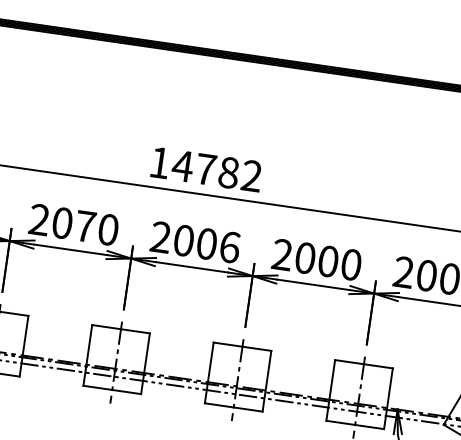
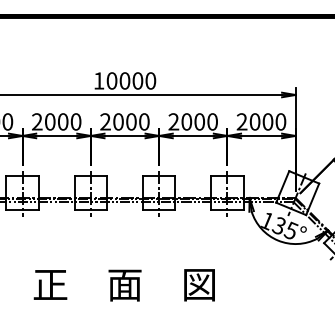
text: (217, 170) -> (131, 80), 14782 -> 10000
text: (84, 225) -> (62, 121), 2070 -> 2000
text: (230, 246) -> (144, 121), 2006 -> 2000

